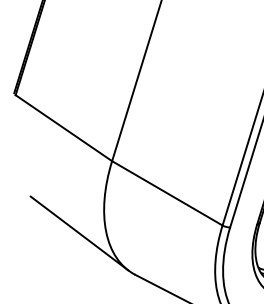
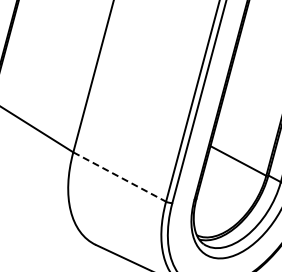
line: (167, 193) -> (119, 177), solid -> dashed
line: (79, 233) -> (48, 212), removed

